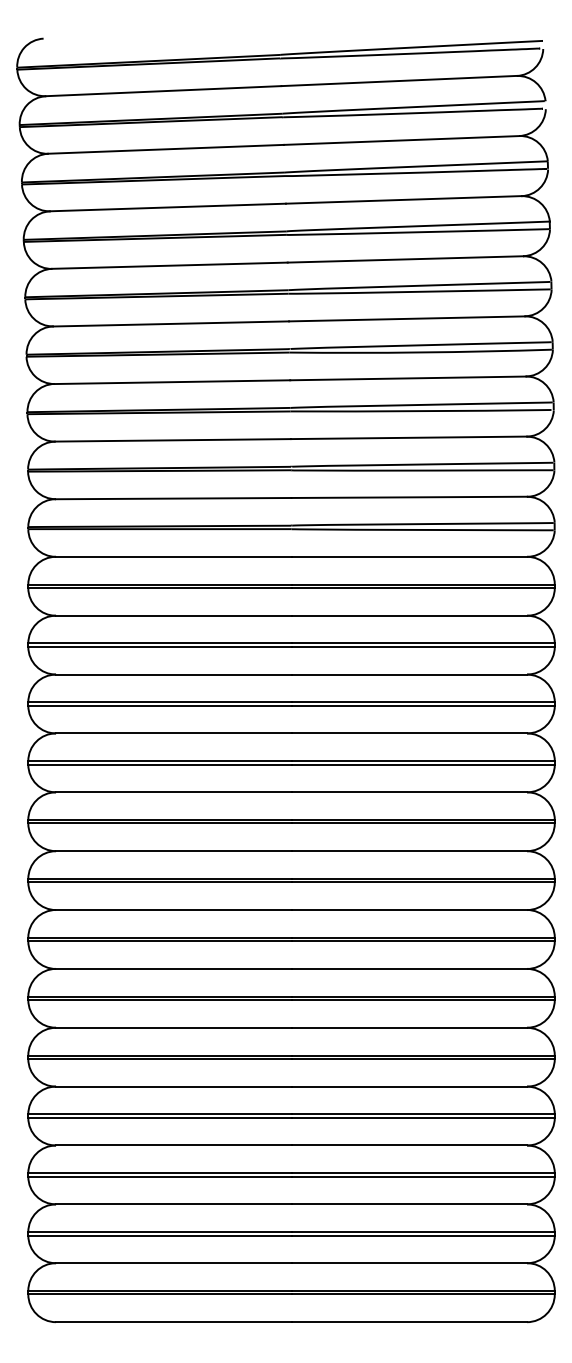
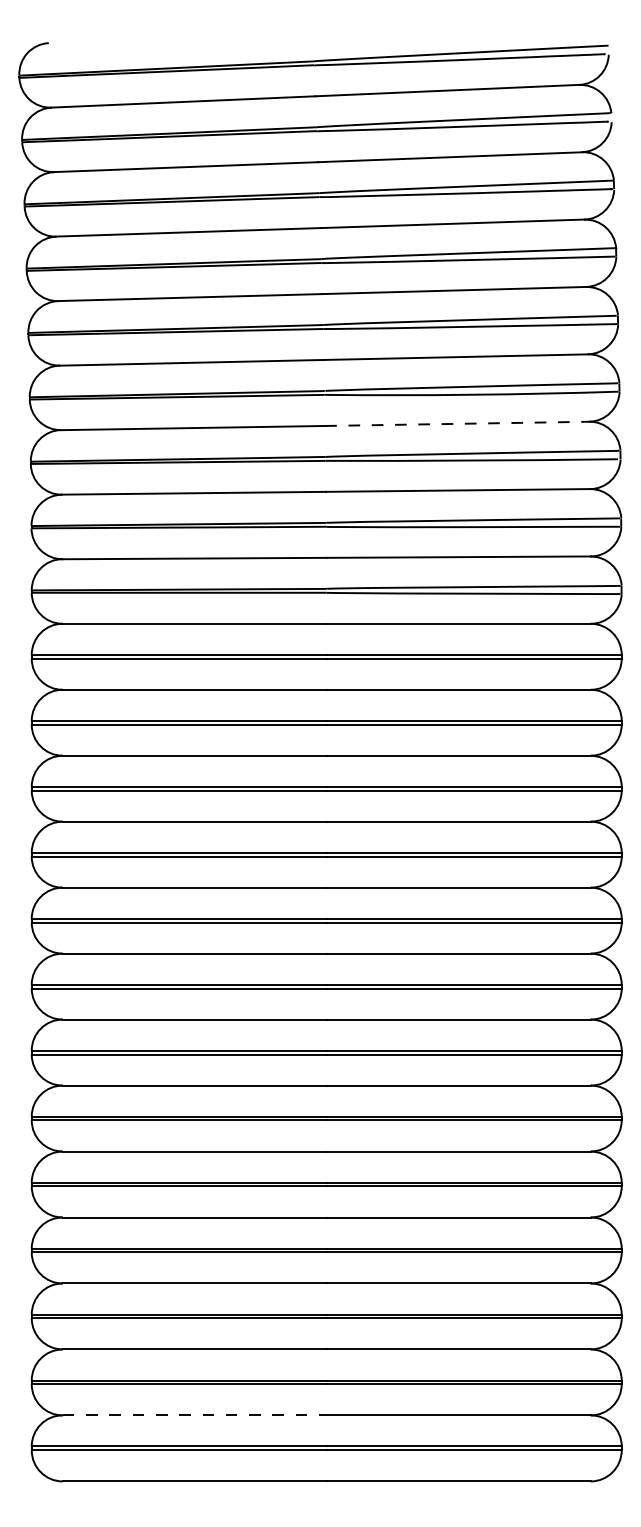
line: (407, 378) -> (456, 423), solid -> dashed
line: (173, 1263) -> (194, 1415), solid -> dashed

